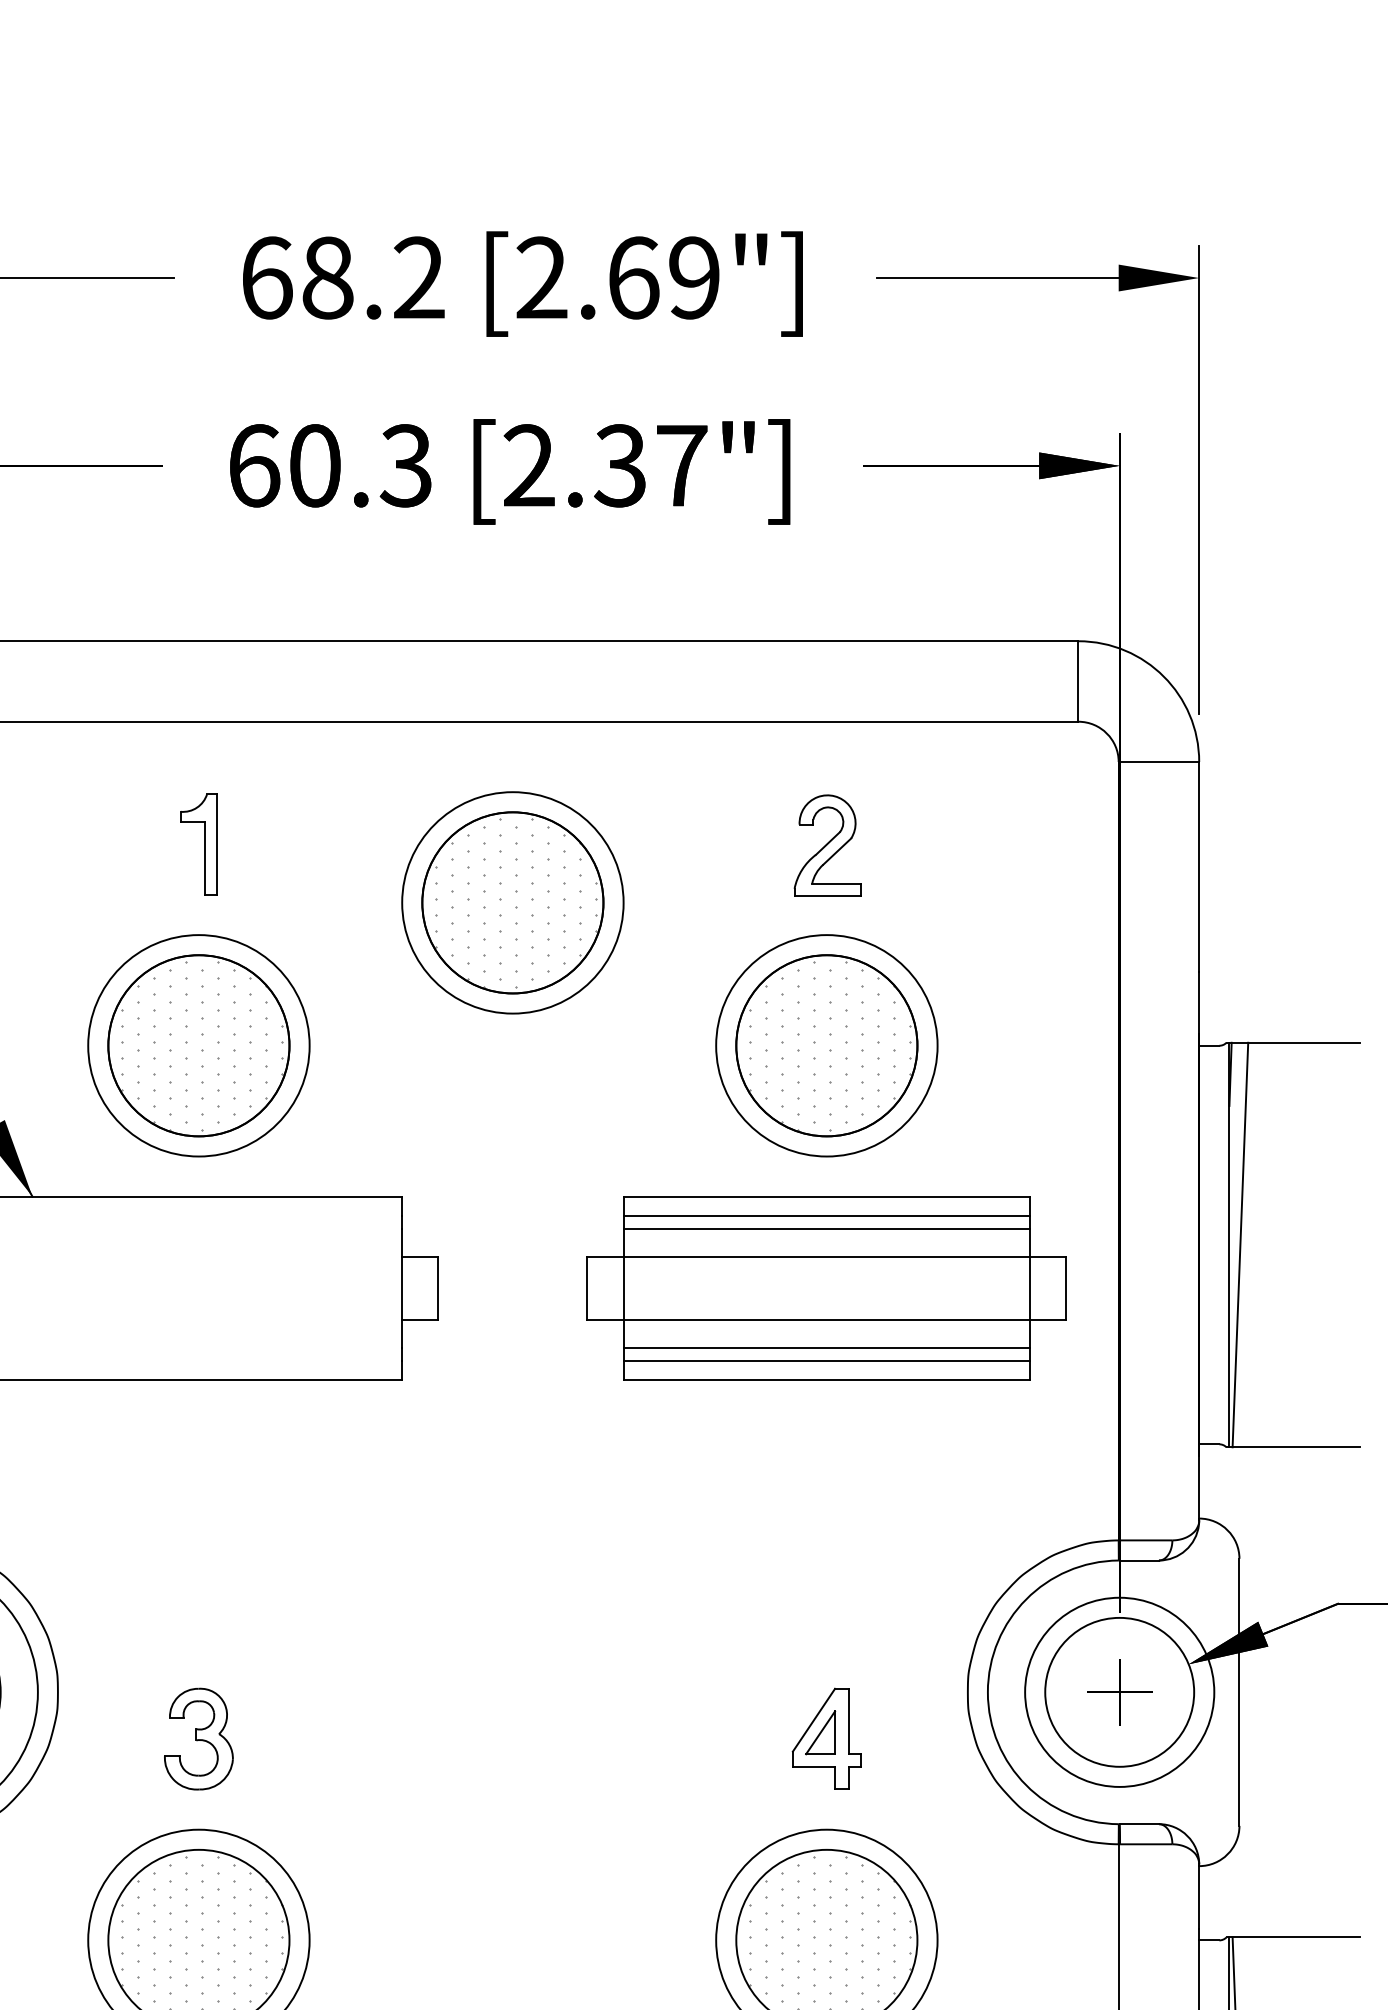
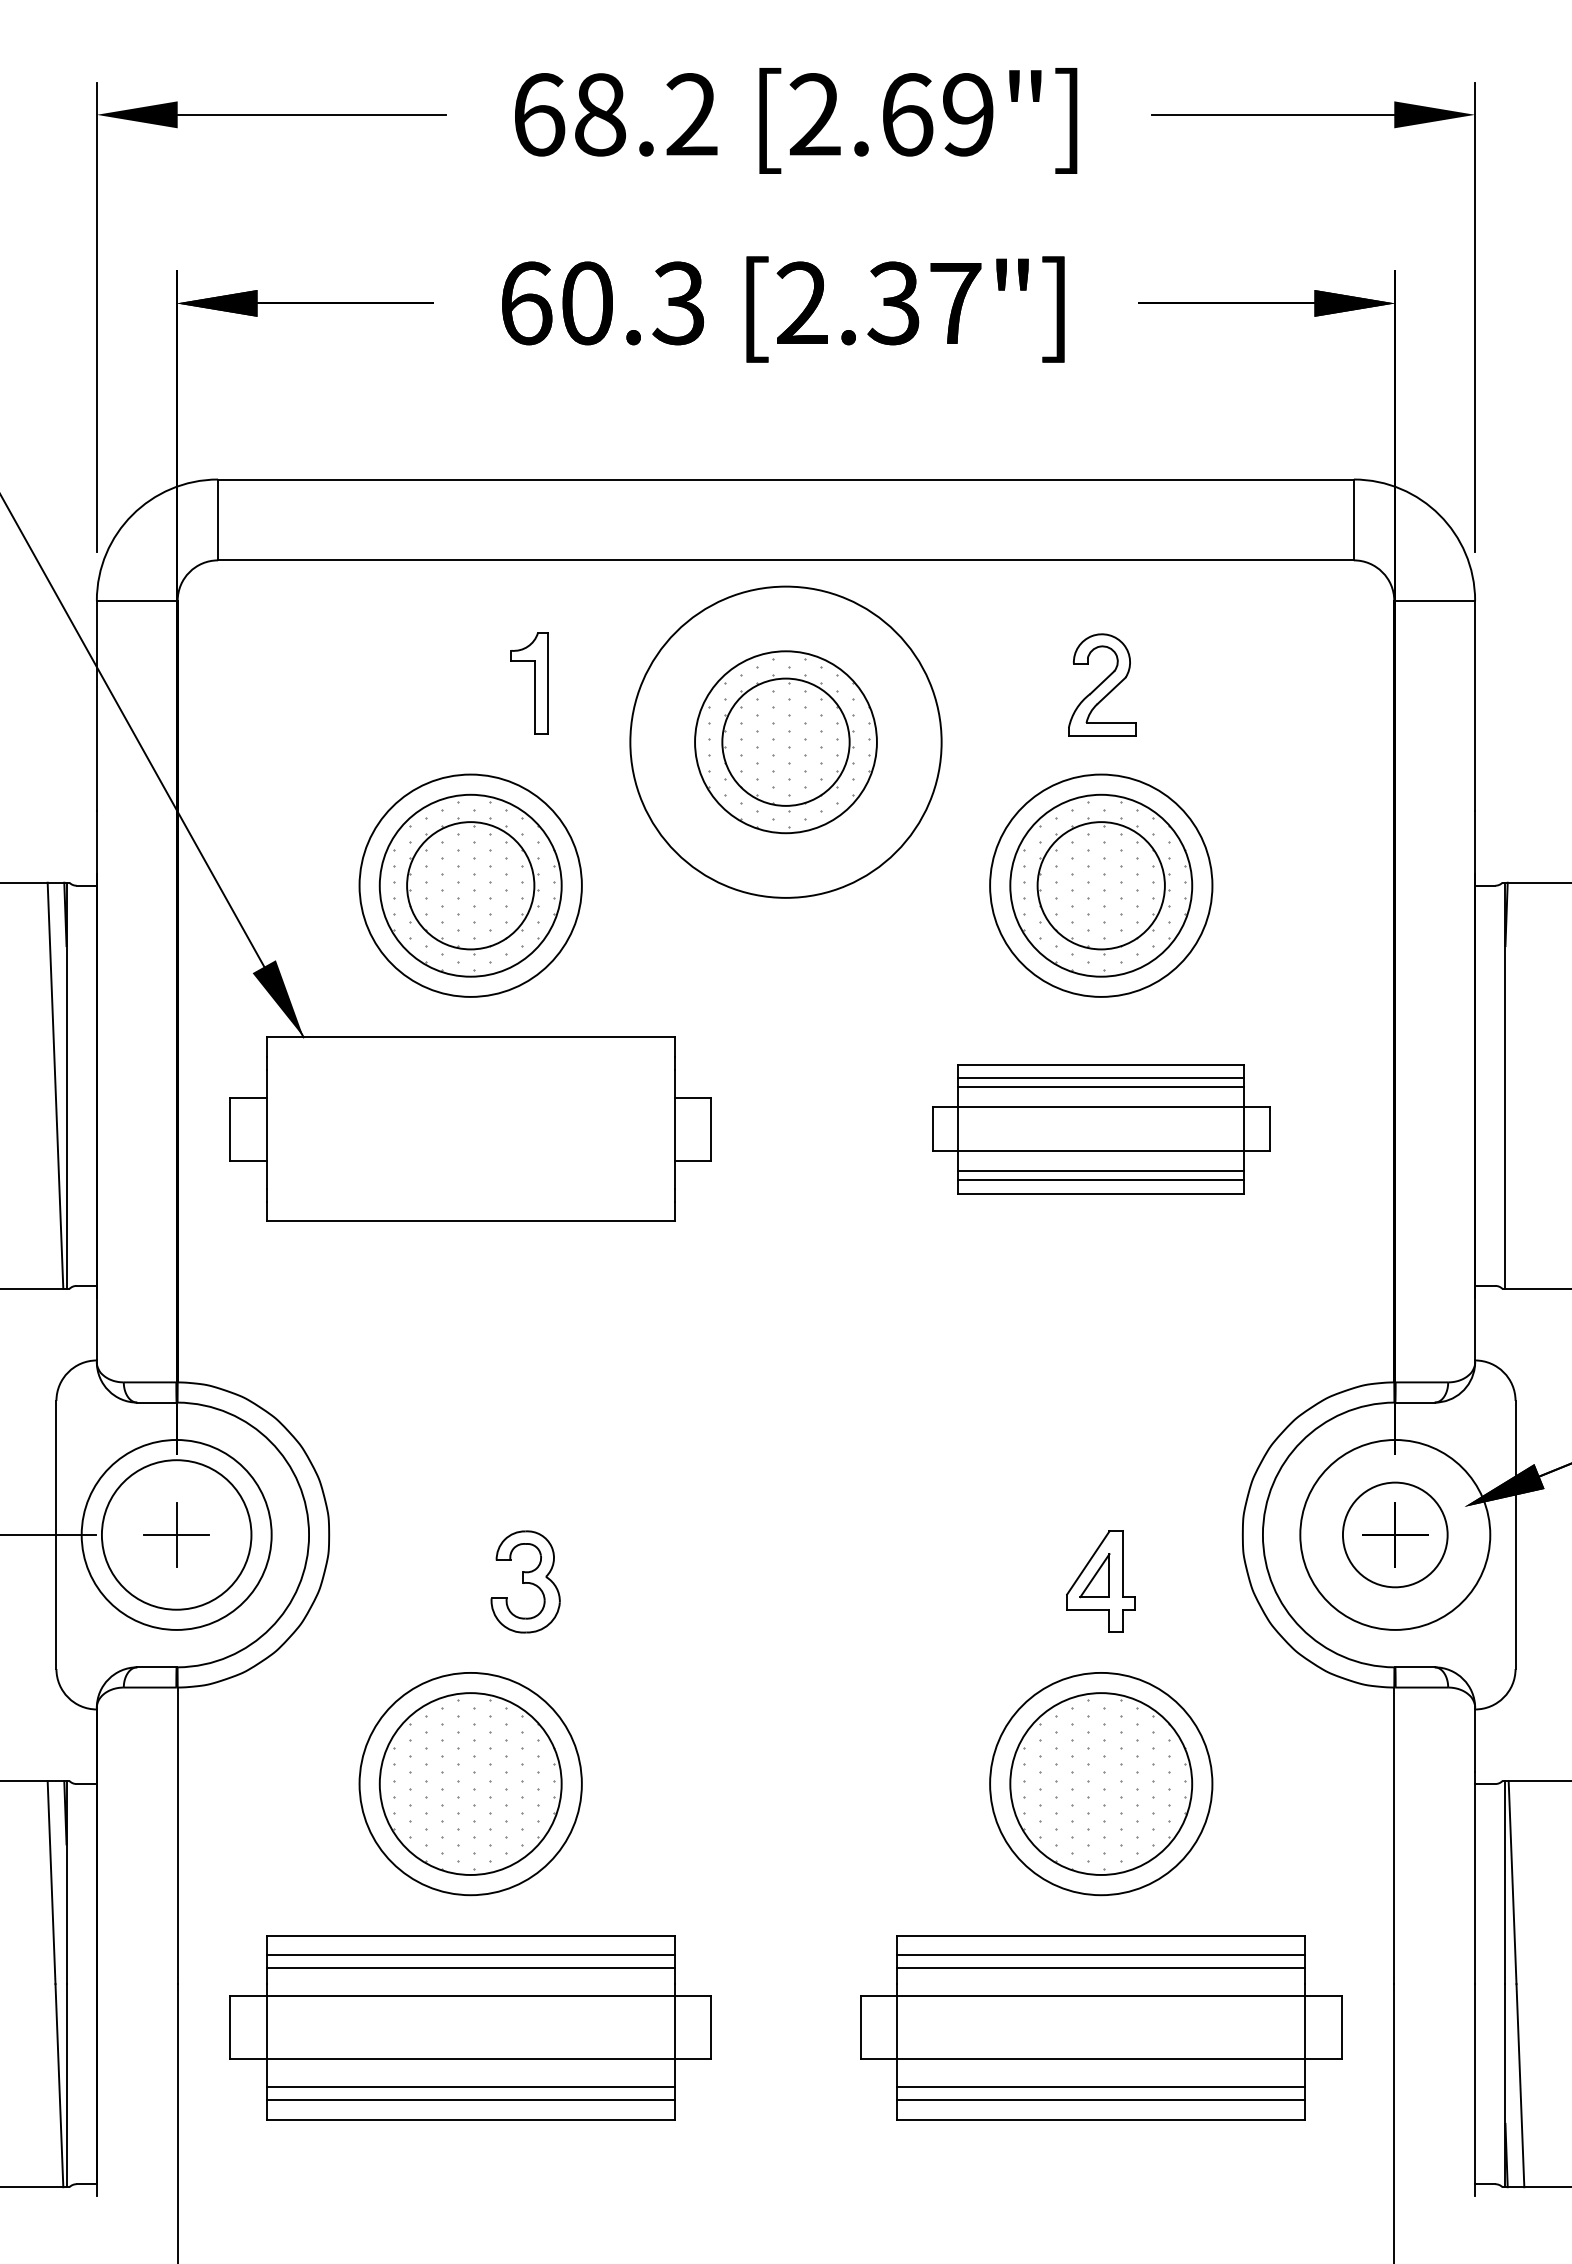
part: (198, 844) -> (529, 683), moved
circle: (512, 903) -> (785, 742), size x0.7
circle: (512, 903) -> (785, 742), size x1.4
circle: (198, 1045) -> (470, 885), size x0.7
circle: (827, 1045) -> (1101, 885), size x0.7
line: (1240, 1244) -> (1516, 1085), removed
part: (827, 1287) -> (1101, 1128), size x0.7
circle: (1119, 1691) -> (1395, 1534), size x0.7
part: (198, 1738) -> (525, 1581), moved

